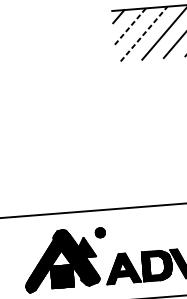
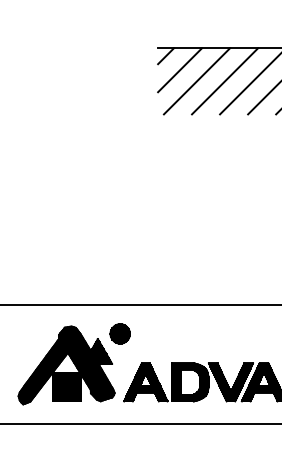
line: (130, 25) -> (180, 69), dashed -> solid
line: (144, 34) -> (197, 81), dashed -> solid
part: (99, 232) -> (119, 333), size x1.67

